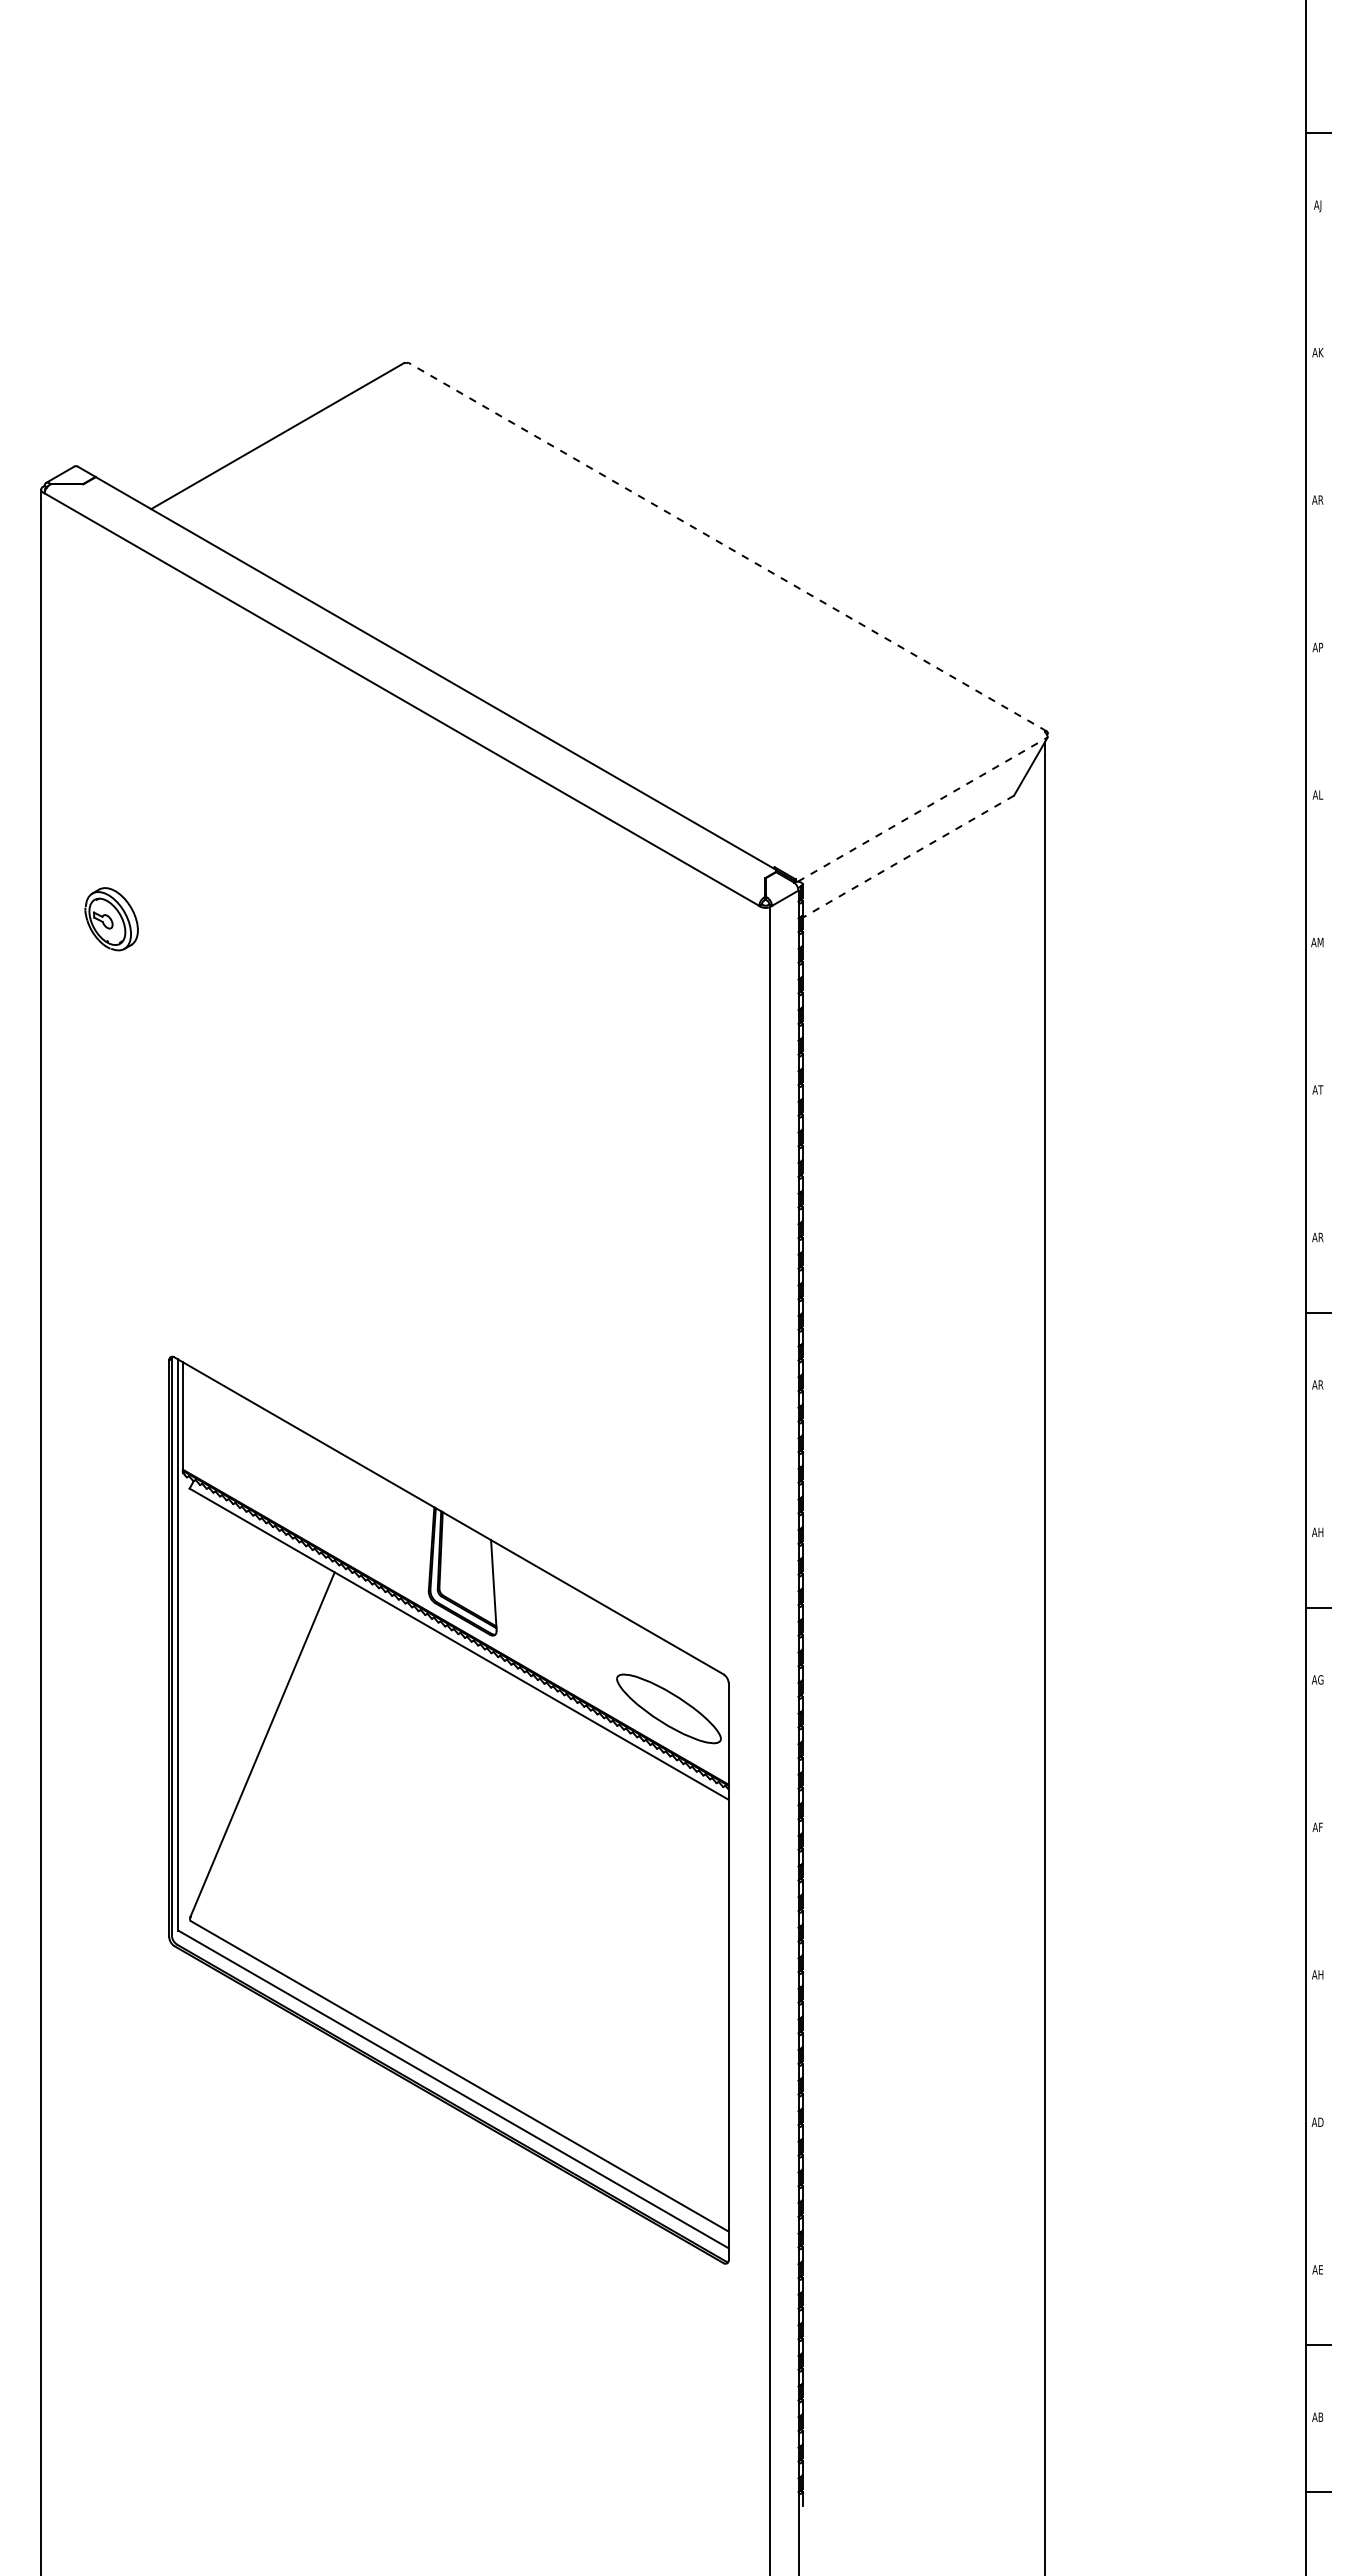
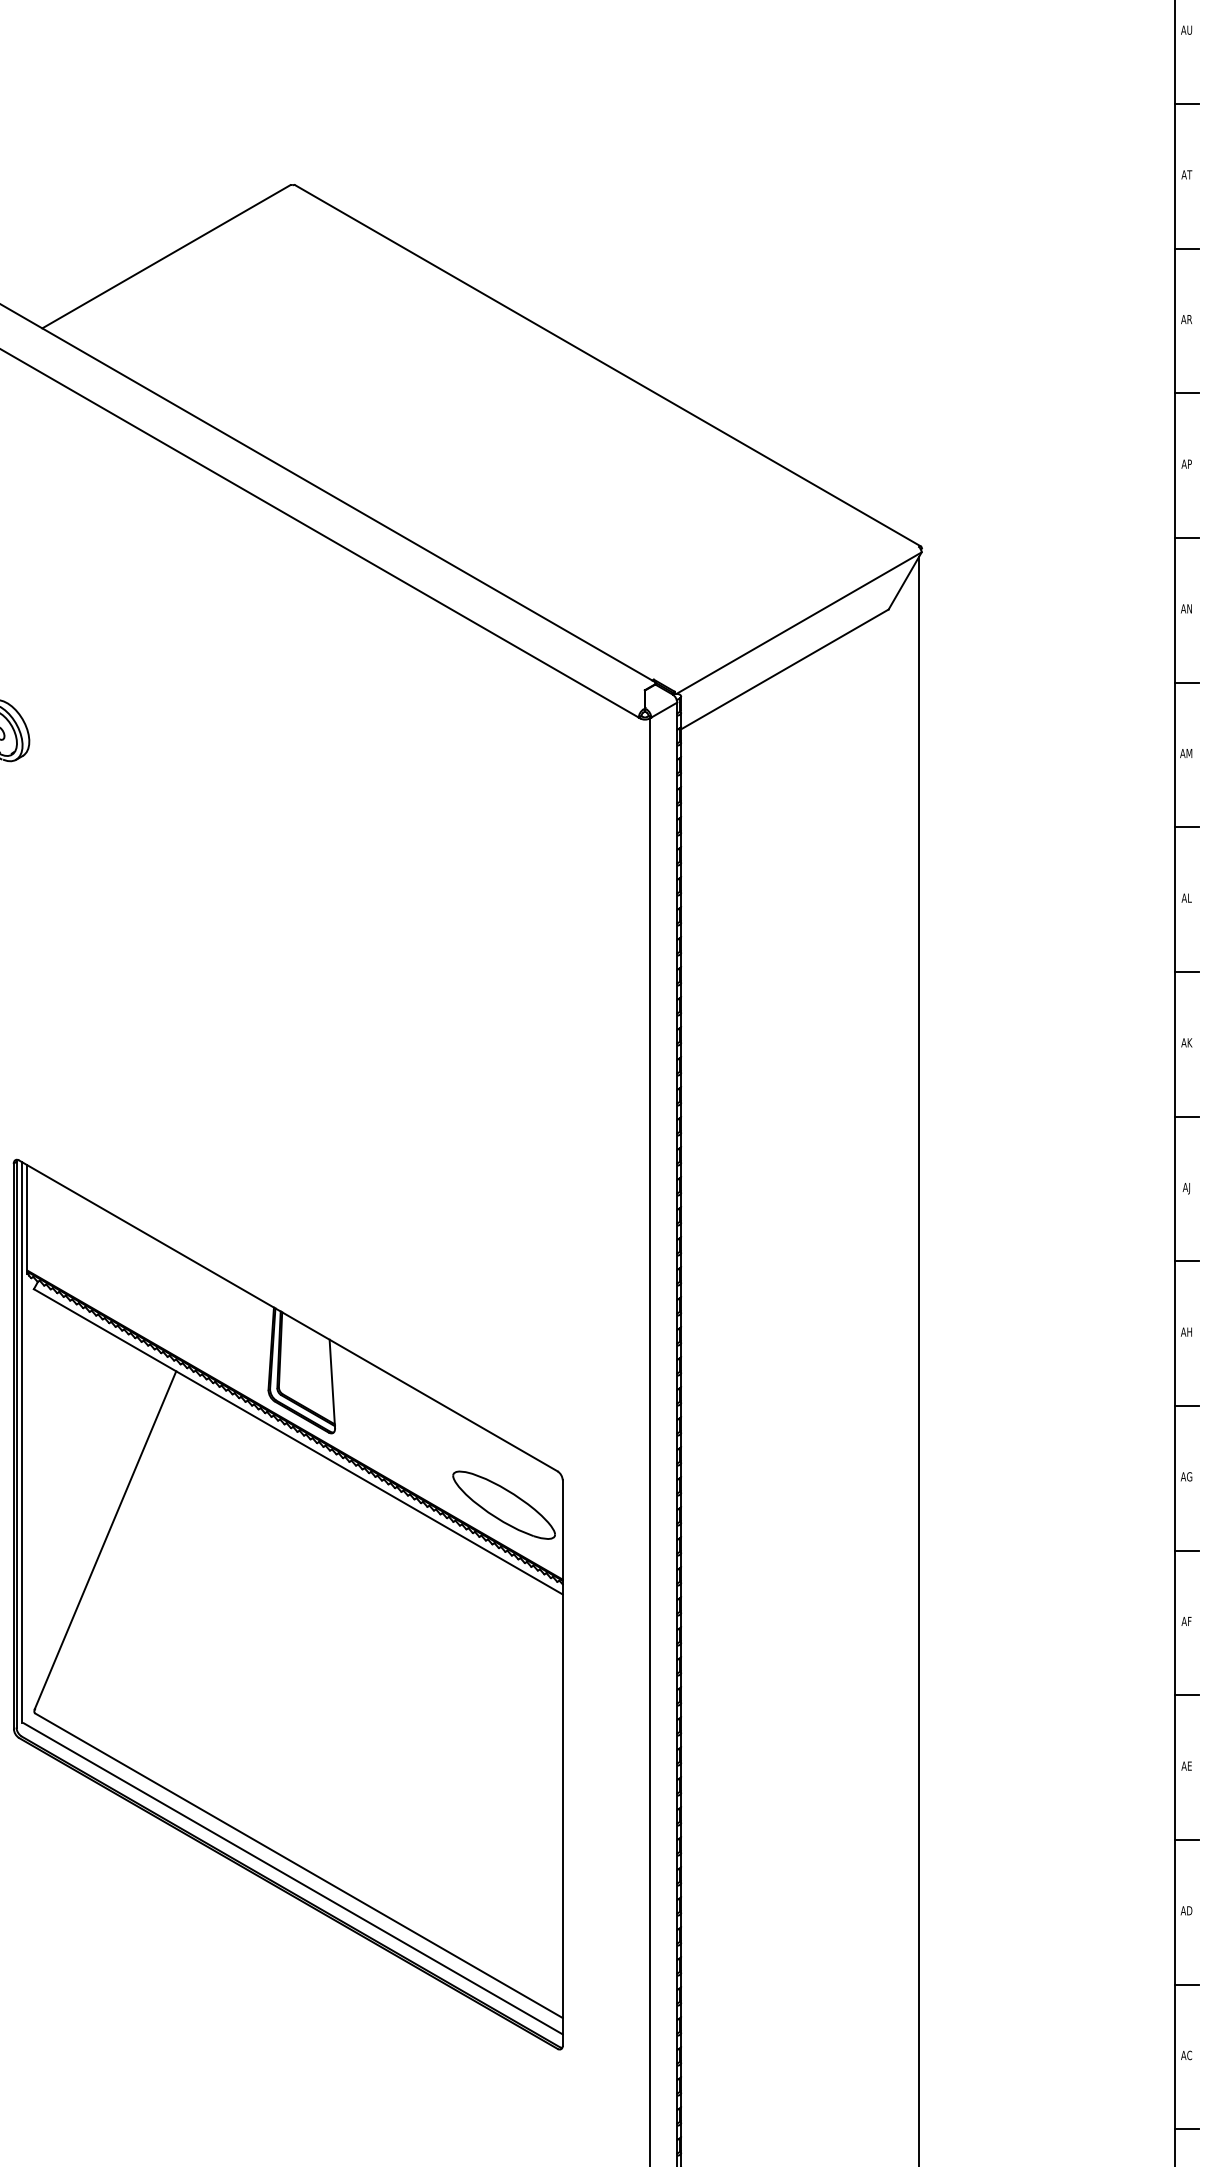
text: (1317, 206) -> (1186, 31), AJ -> AU
line: (1317, 280) -> (1186, 104), added
text: (1317, 352) -> (1186, 174), AK -> AT
line: (1317, 427) -> (1186, 248), added
line: (727, 546) -> (607, 365), dashed -> solid
line: (1317, 575) -> (1186, 393), added
line: (1317, 722) -> (1186, 537), added
text: (1317, 794) -> (1186, 608), AL -> AN
line: (923, 809) -> (799, 623), dashed -> solid
line: (907, 857) -> (784, 670), dashed -> solid
line: (1317, 870) -> (1186, 682), added
line: (1317, 1017) -> (1186, 827), added
text: (1317, 1089) -> (1186, 897), AT -> AL
line: (1317, 1165) -> (1186, 972), added
text: (1317, 1236) -> (1186, 1041), AR -> AK
text: (1317, 1386) -> (1186, 1189), AR -> AJ
line: (1317, 1460) -> (1186, 1261), added
line: (1317, 1755) -> (1186, 1550), added
part: (448, 1809) -> (287, 1603), moved
line: (1317, 1902) -> (1186, 1695), added
text: (1317, 1974) -> (1186, 1765), AH -> AE
line: (1317, 2050) -> (1186, 1840), added
line: (1317, 2197) -> (1186, 1984), added
text: (1317, 2269) -> (1186, 2055), AE -> AC

